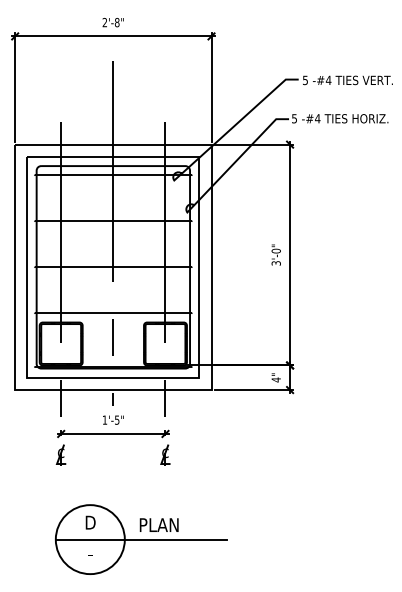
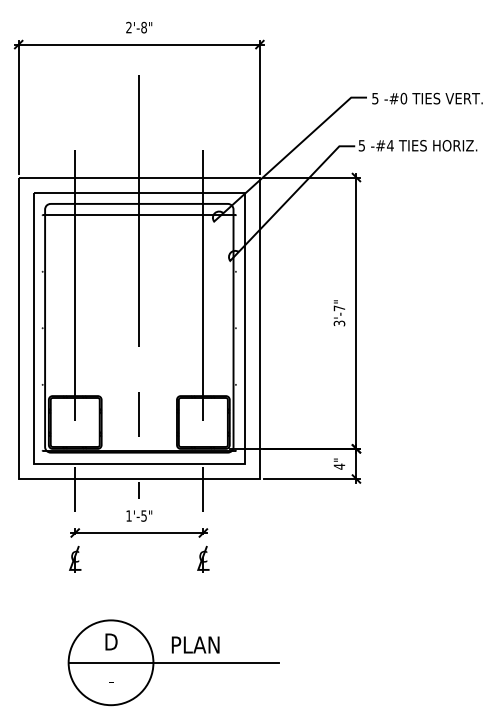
text: (328, 80) -> (403, 98), -#4 -> -#0
line: (112, 221) -> (138, 271), removed
text: (276, 251) -> (339, 308), 3'-0" -> 3'-7"
line: (112, 267) -> (138, 328), removed
line: (112, 313) -> (138, 384), removed

